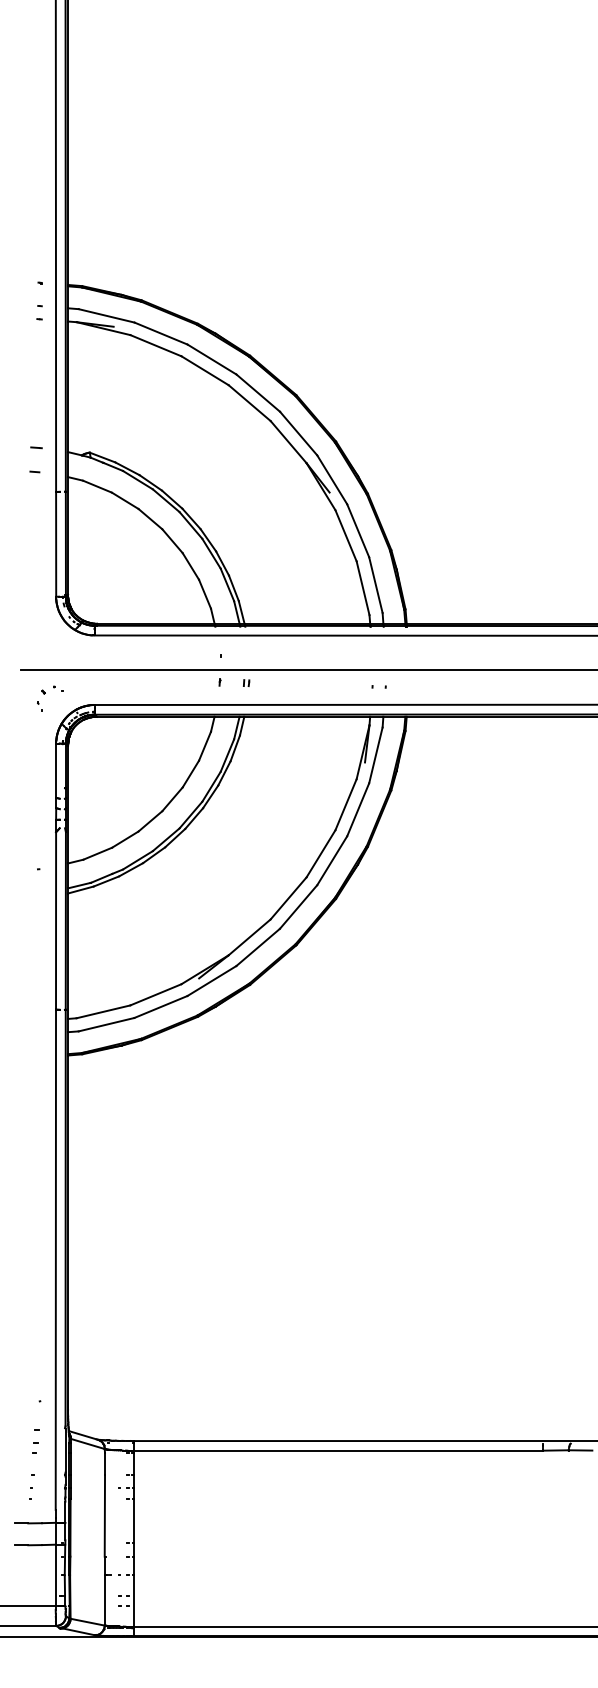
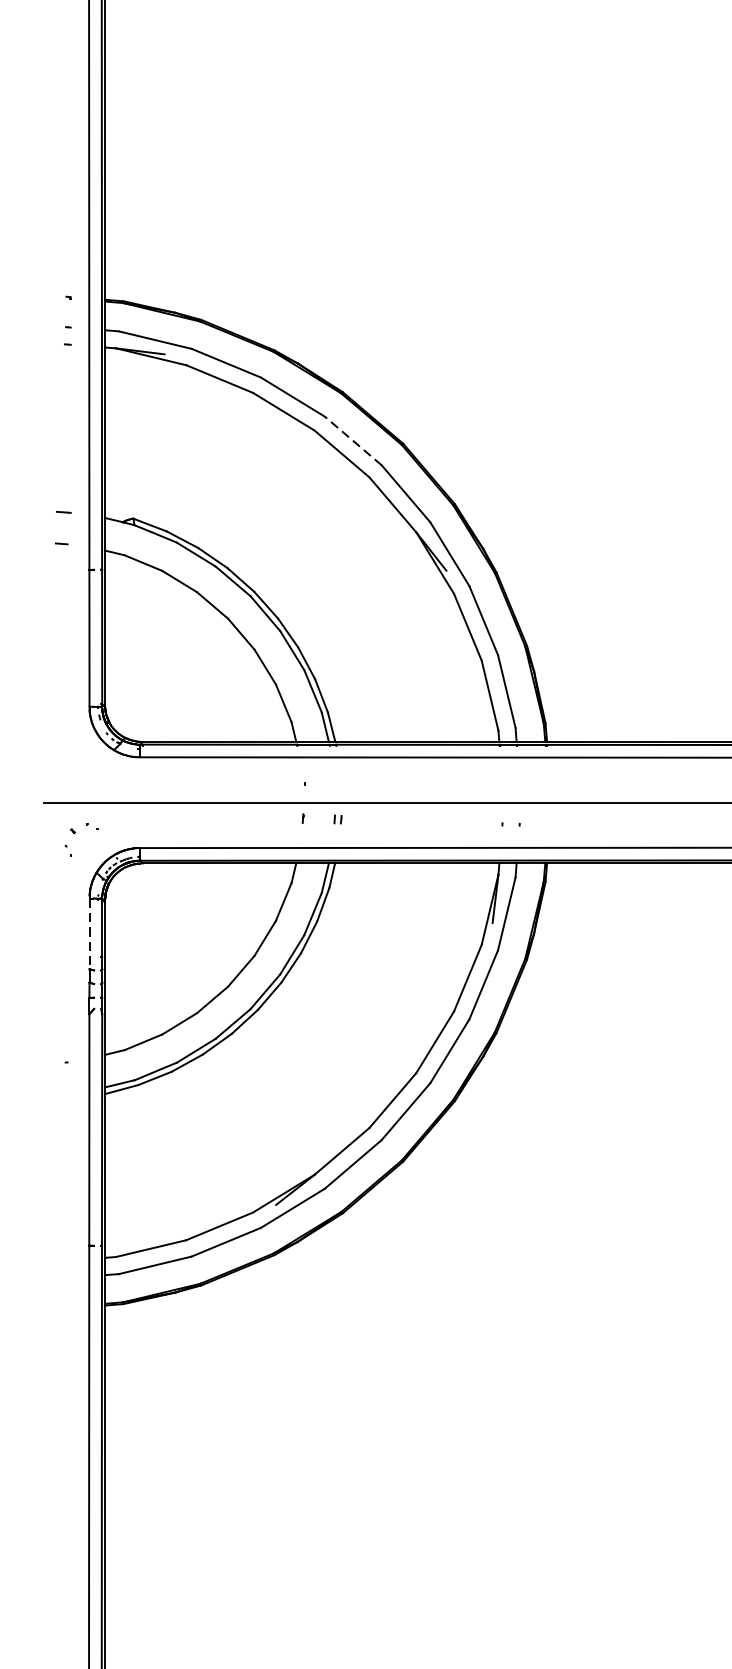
line: (258, 393) -> (353, 441), solid -> dashed
line: (56, 770) -> (89, 933), solid -> dashed

